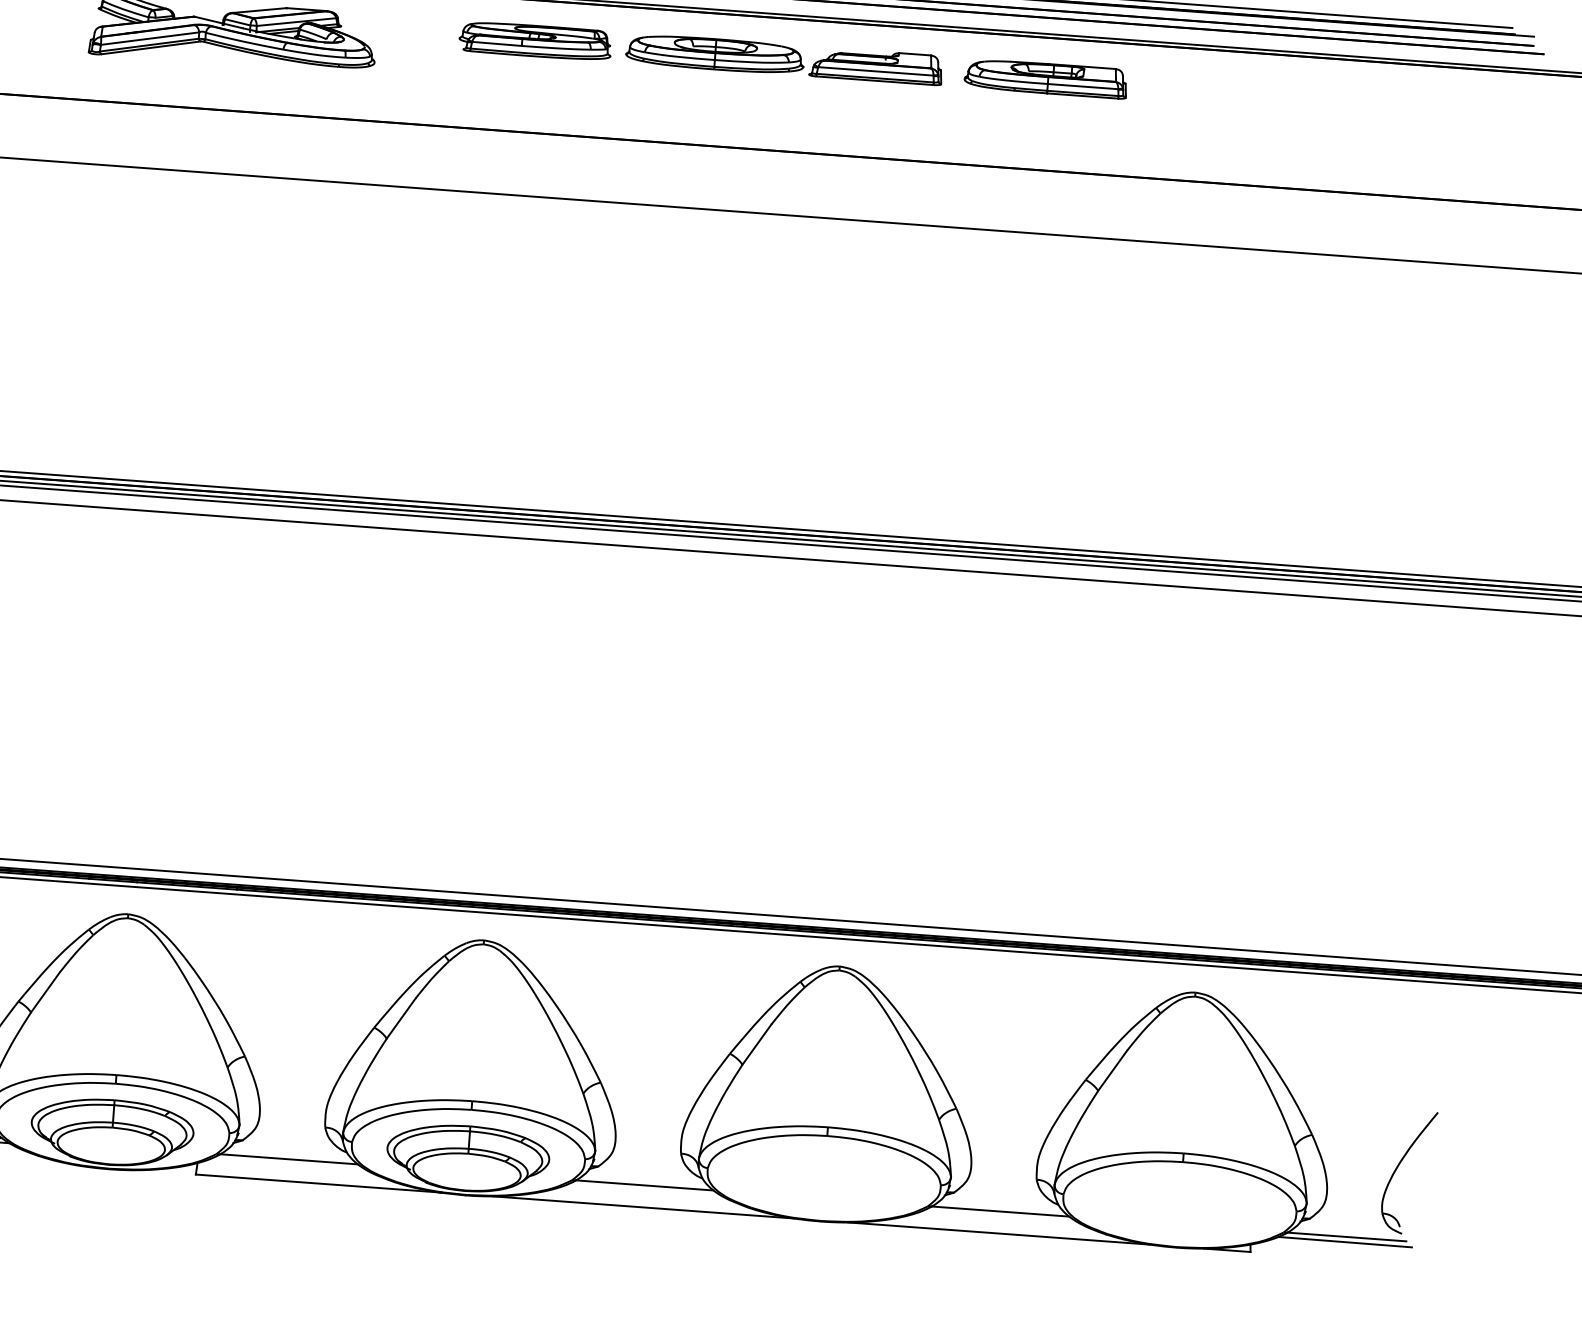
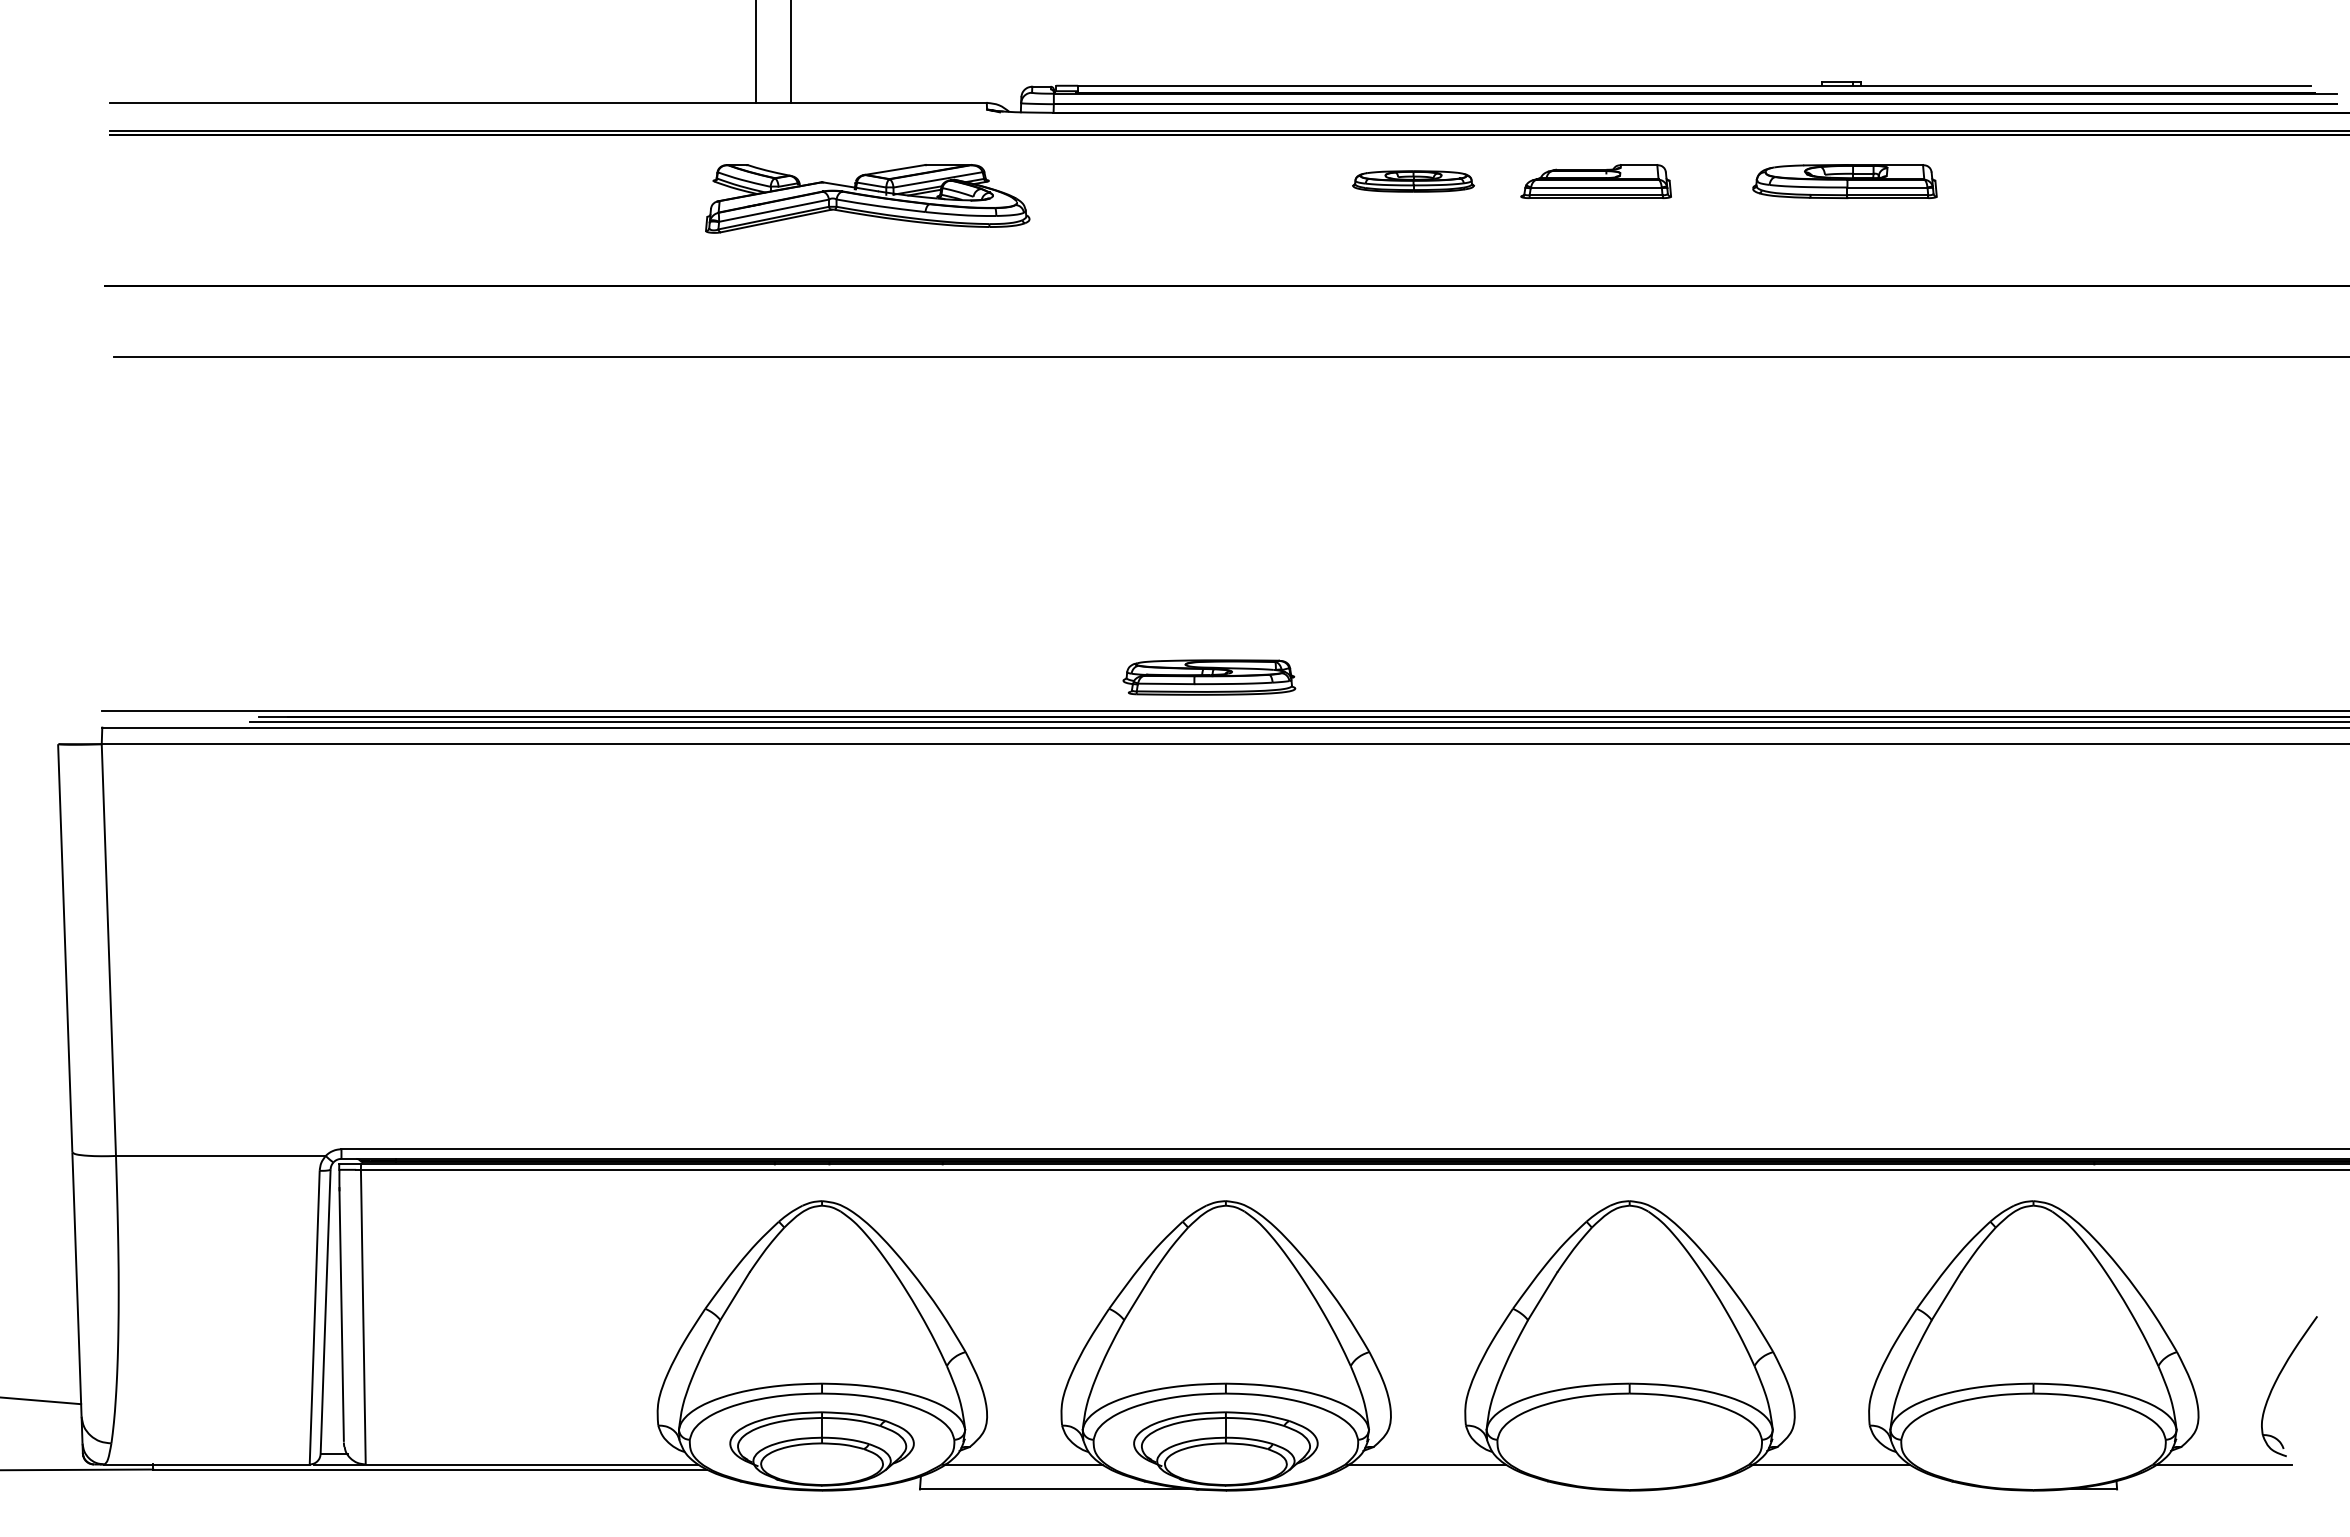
part: (535, 41) -> (1209, 677), moved
part: (715, 54) -> (1413, 181), size x0.6
part: (1045, 78) -> (1844, 181), moved
line: (642, 1207) -> (1427, 1489), removed
line: (998, 1233) -> (1831, 1489), removed
line: (1345, 1242) -> (2223, 1470), removed

